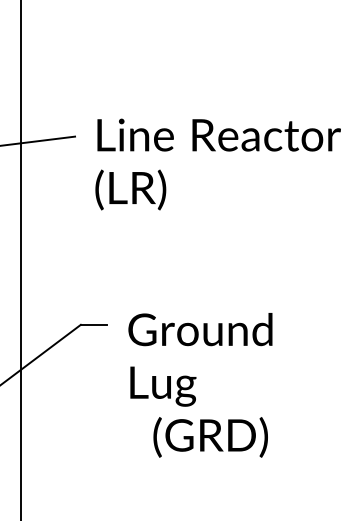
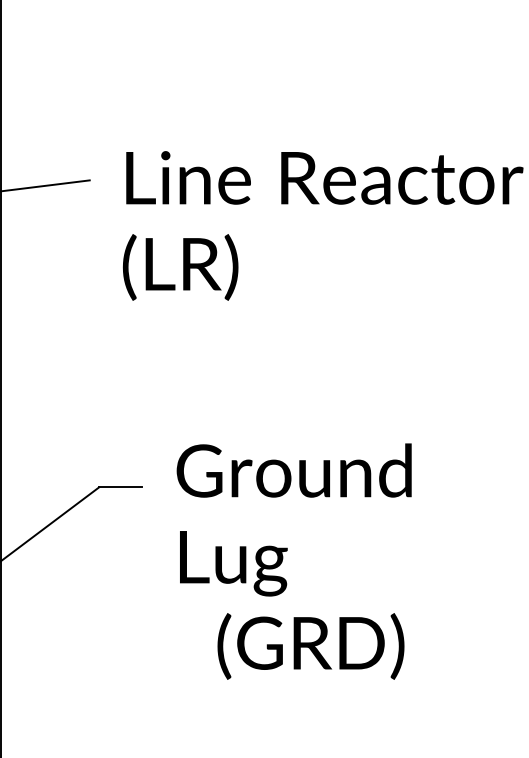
text: (200, 385) -> (294, 561), moved

